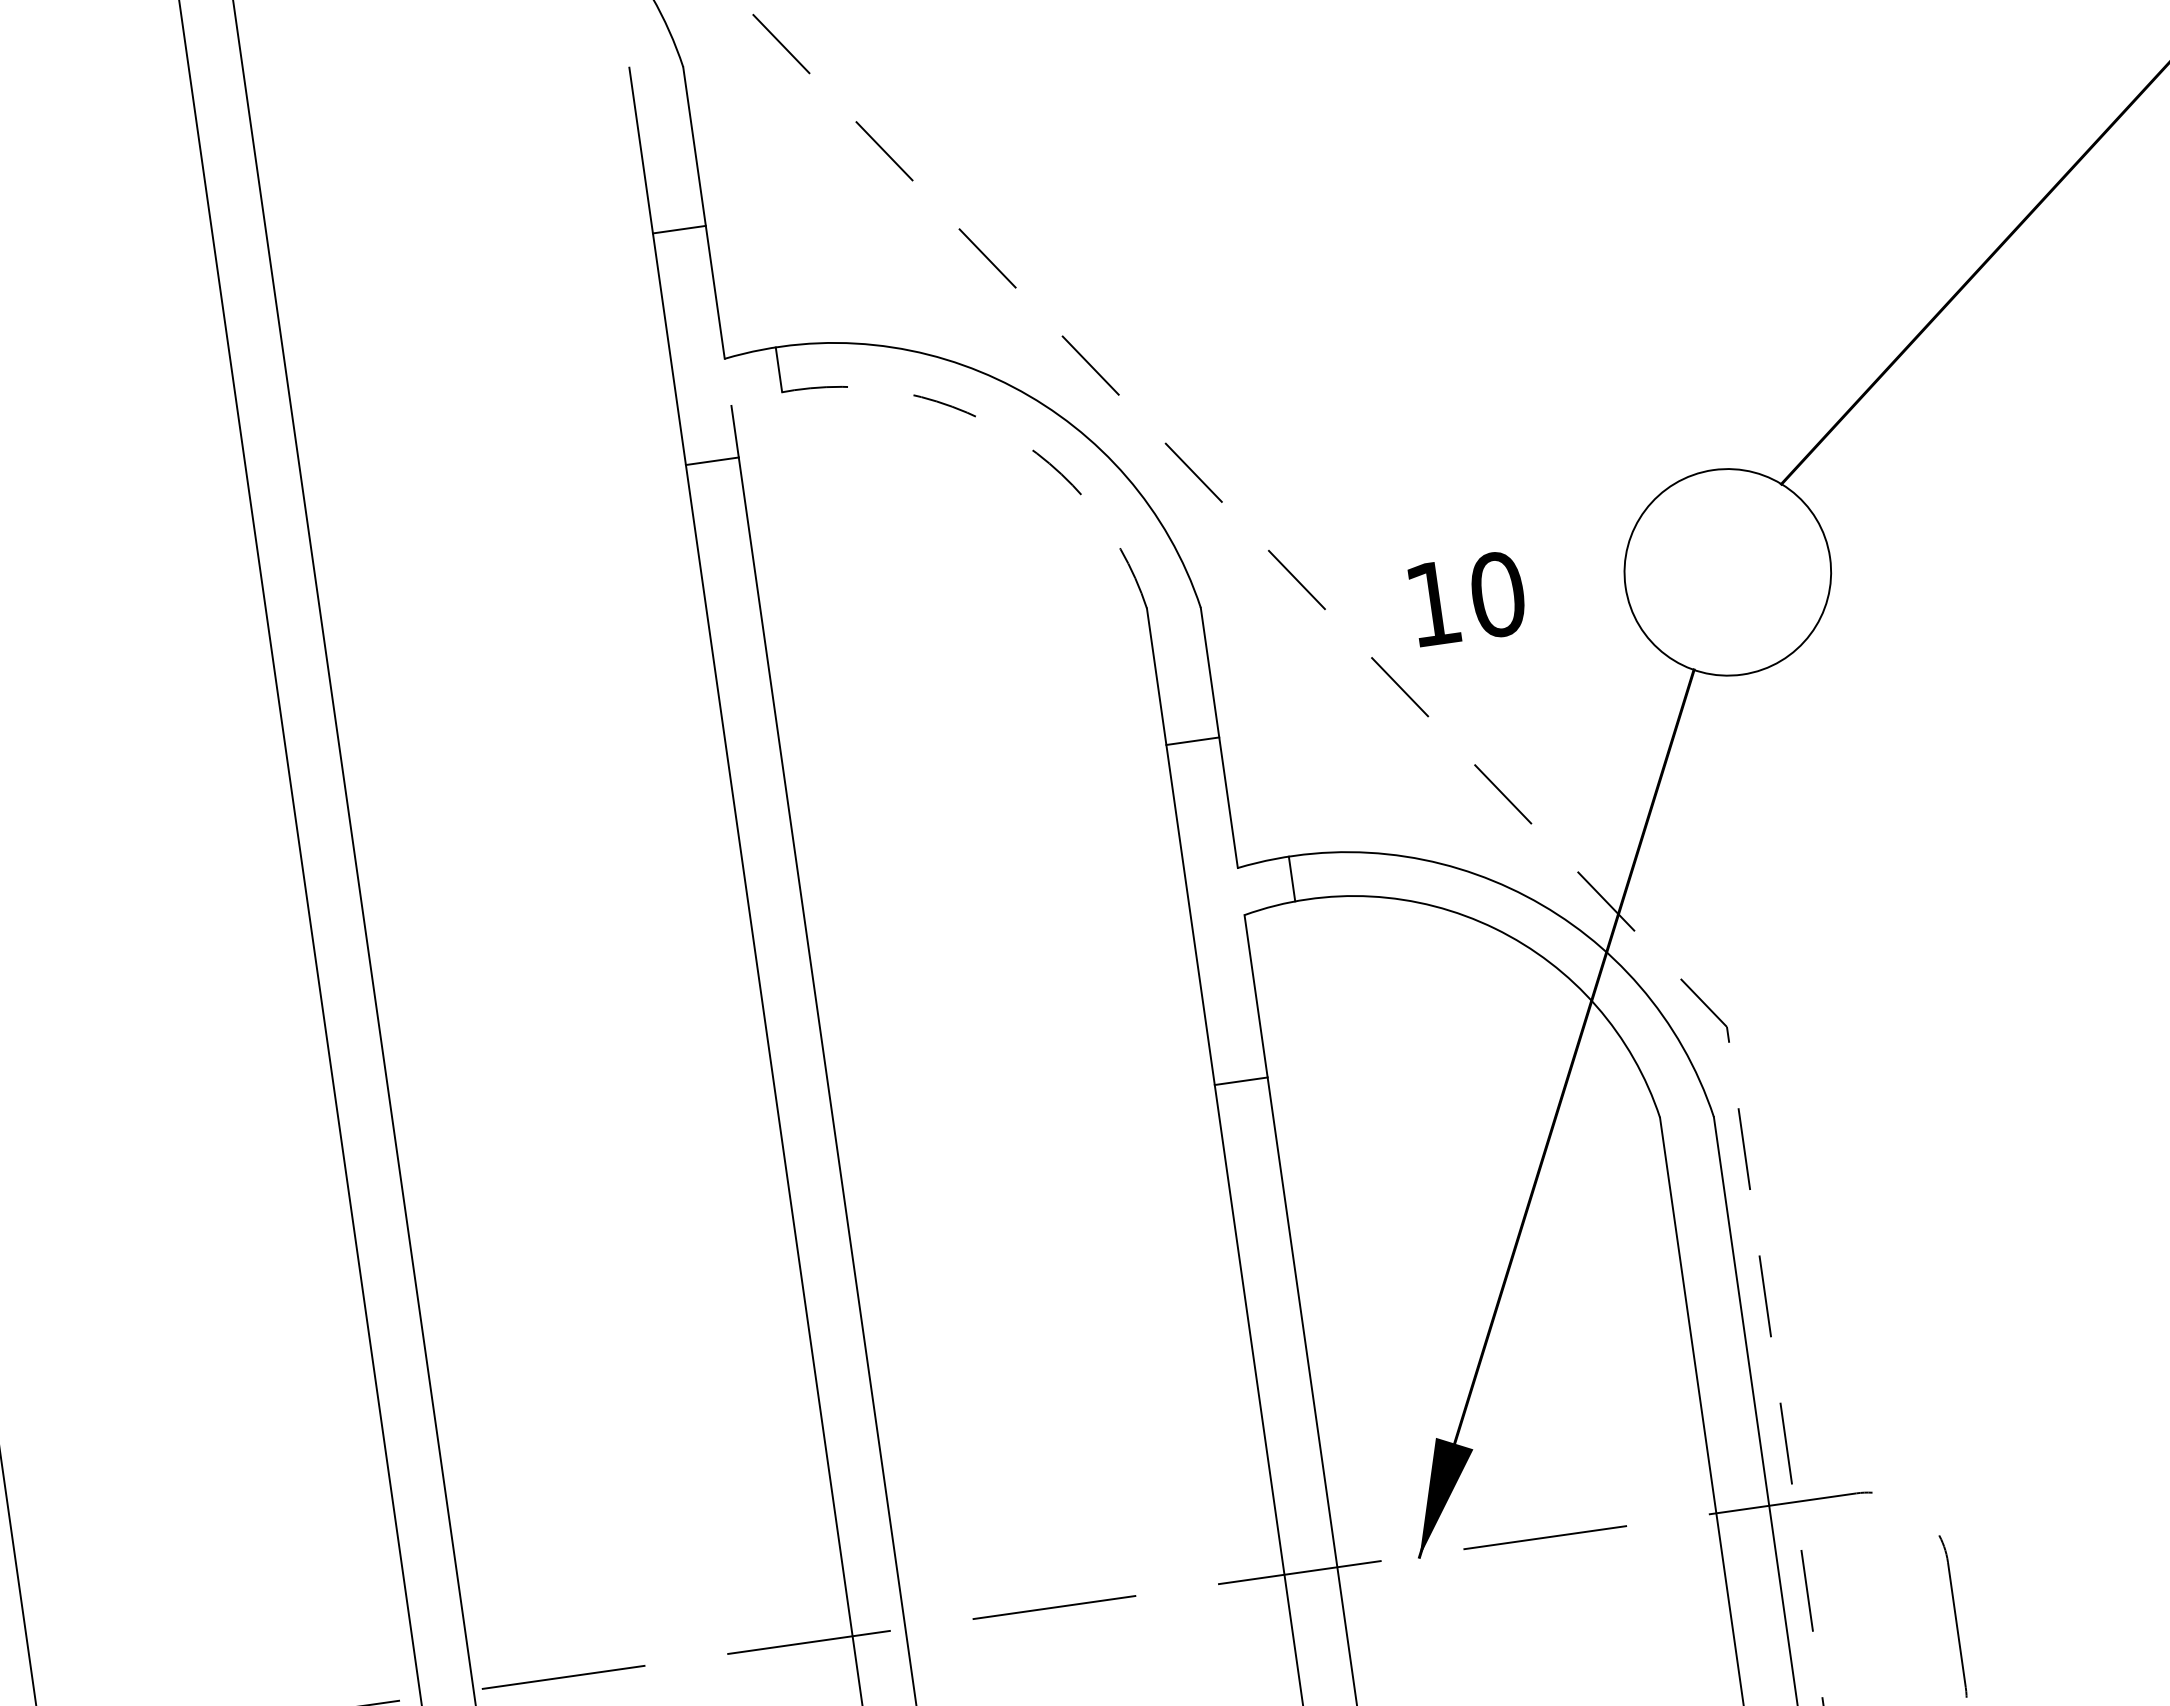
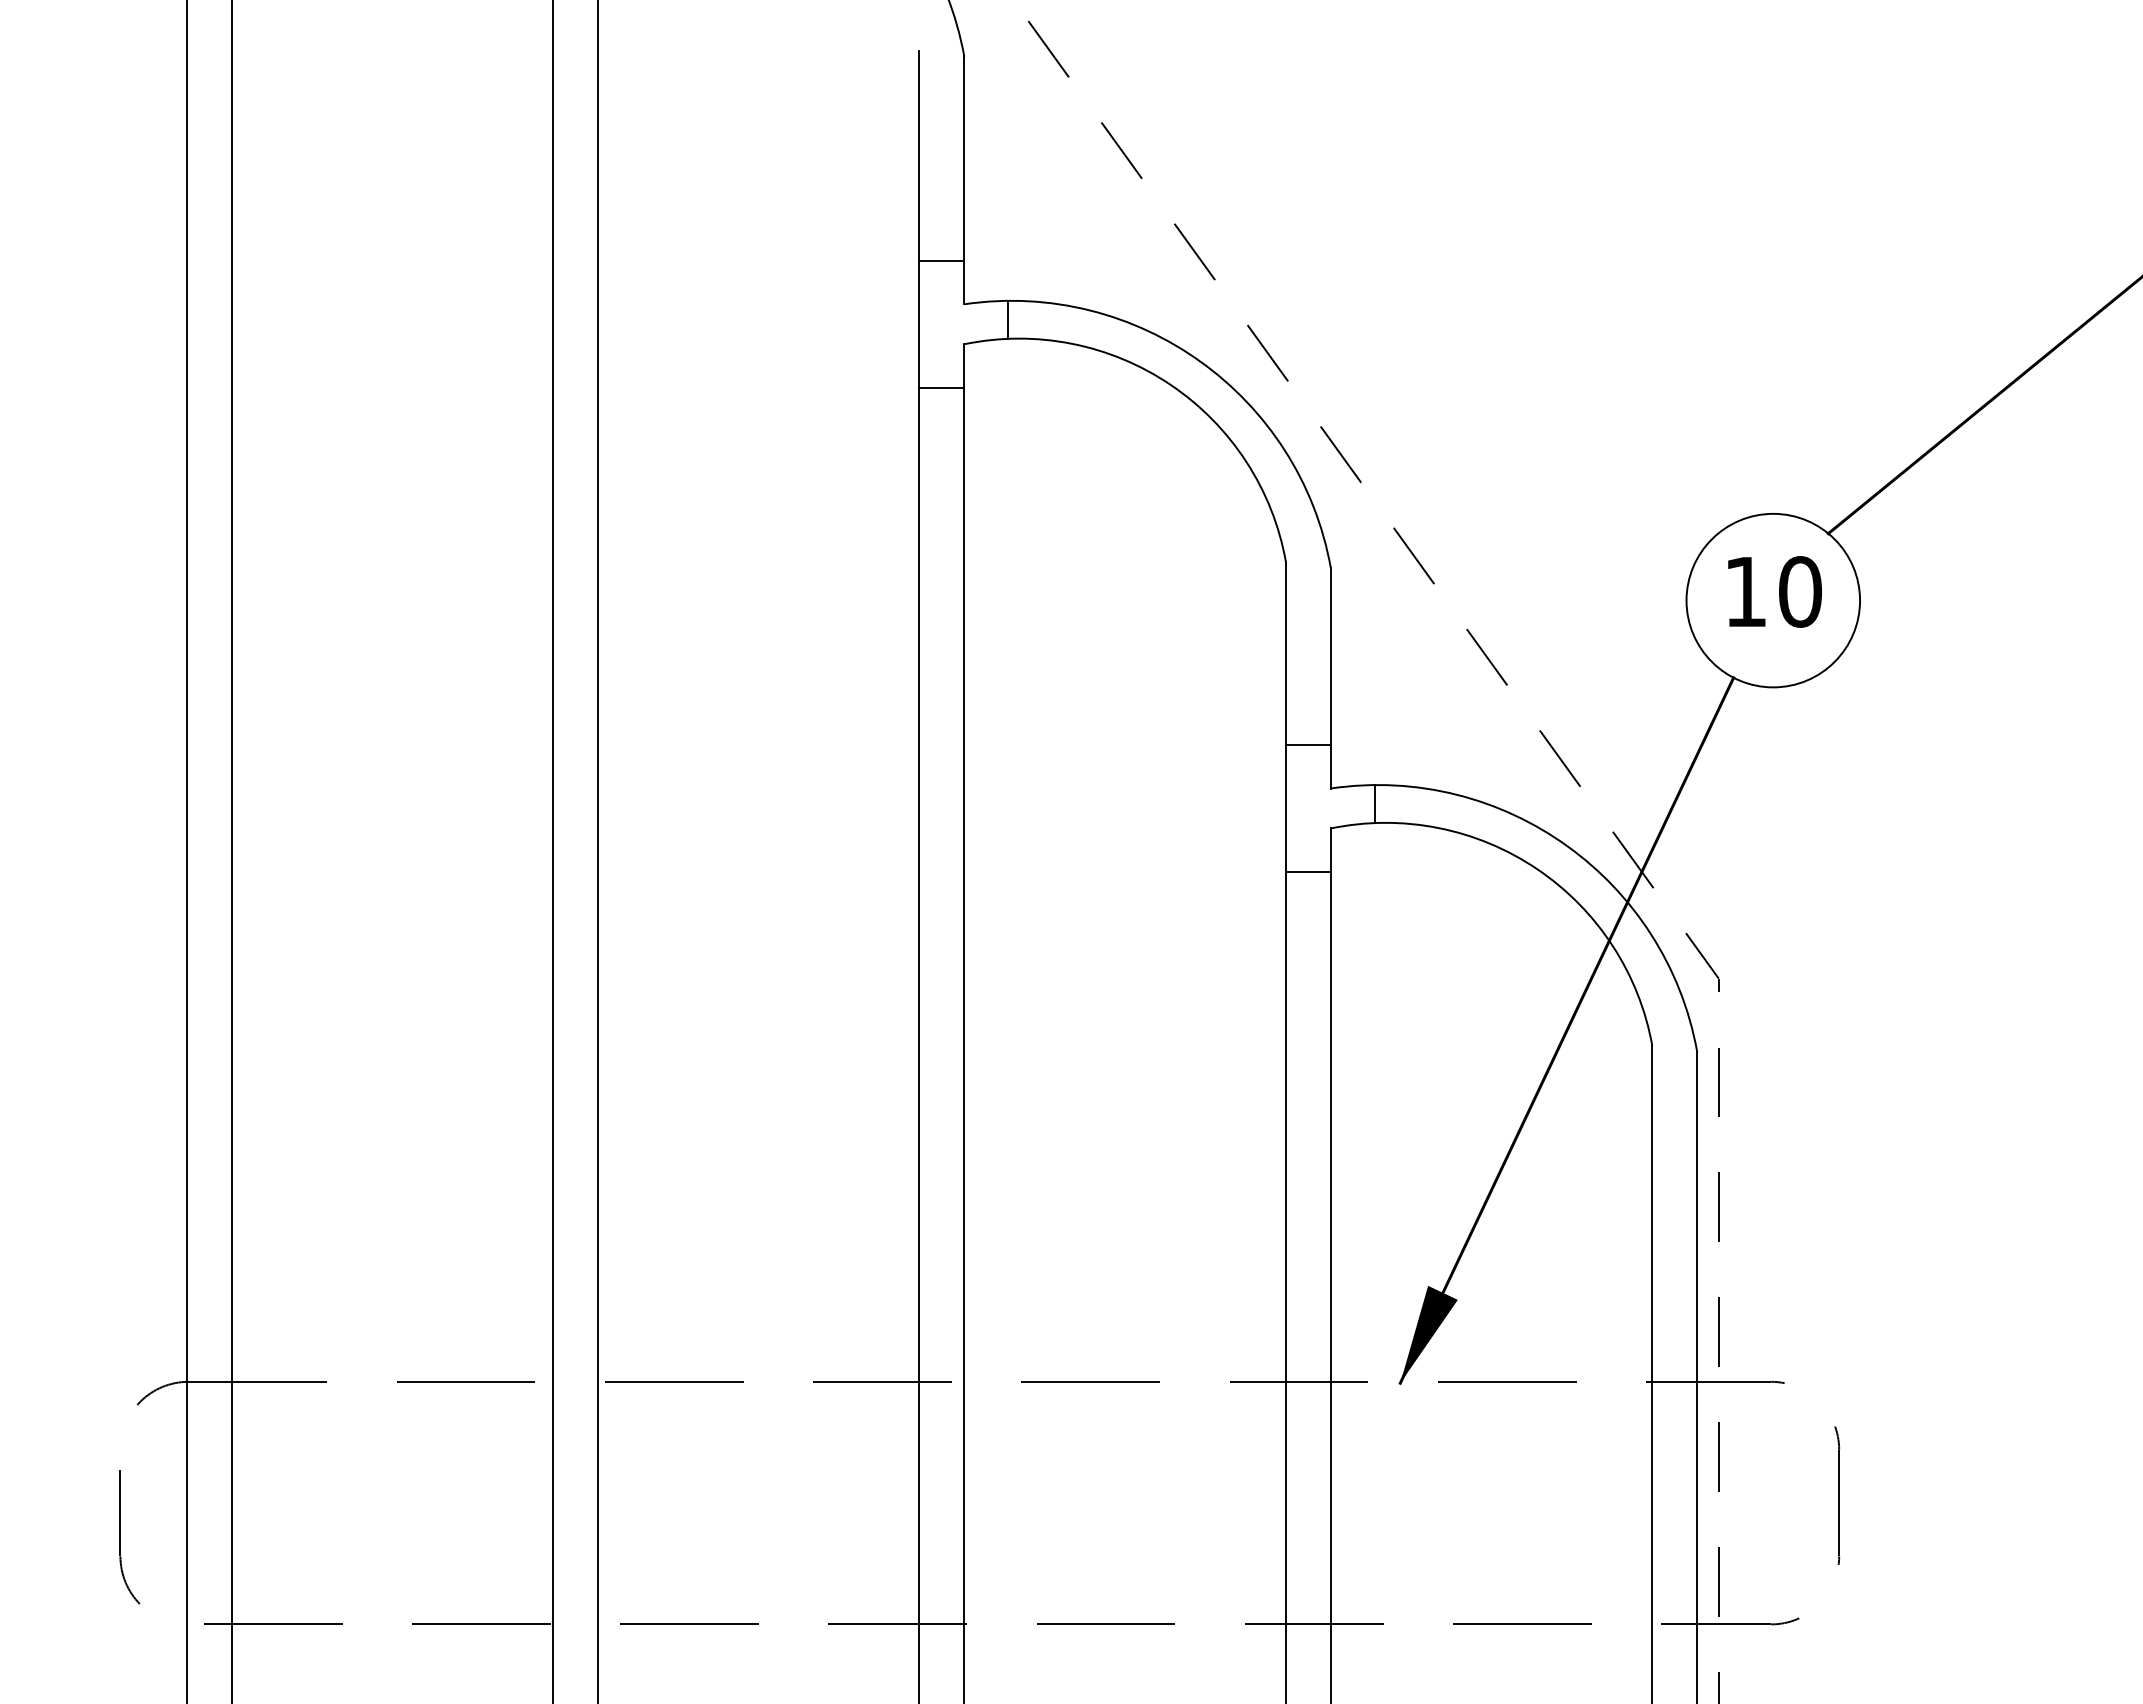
line: (678, 229) -> (941, 260), moved
line: (982, 419) -> (1171, 385), dashed -> solid
text: (1467, 598) -> (1774, 591), moved
line: (1191, 741) -> (1307, 744), moved
line: (1240, 1081) -> (1307, 872), moved

